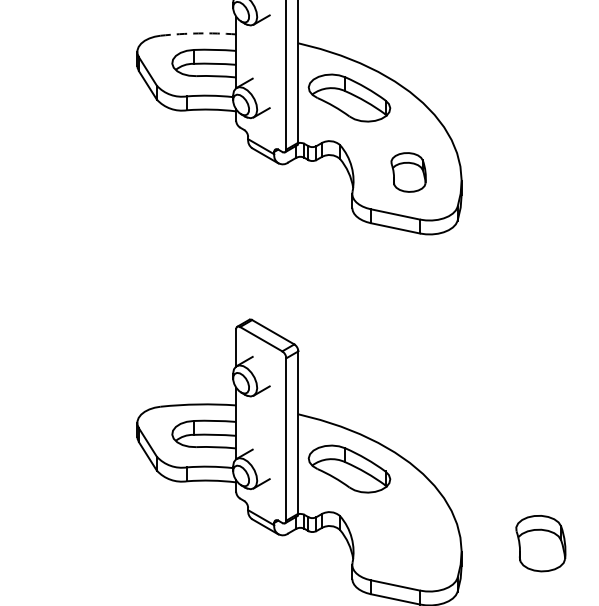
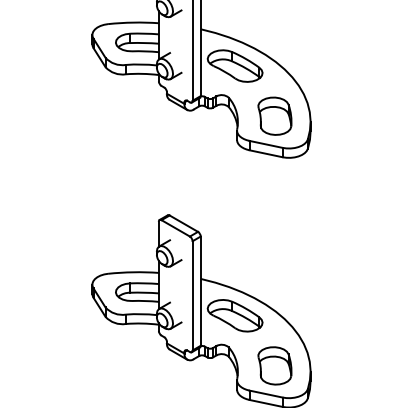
arc: (198, 33) -> (133, 22), dashed -> solid
part: (407, 171) -> (274, 115), size x1.43
part: (540, 542) -> (274, 365), moved

